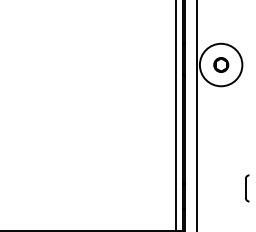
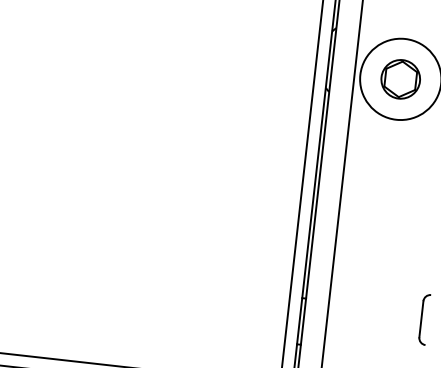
part: (221, 64) -> (401, 78), size x1.43

